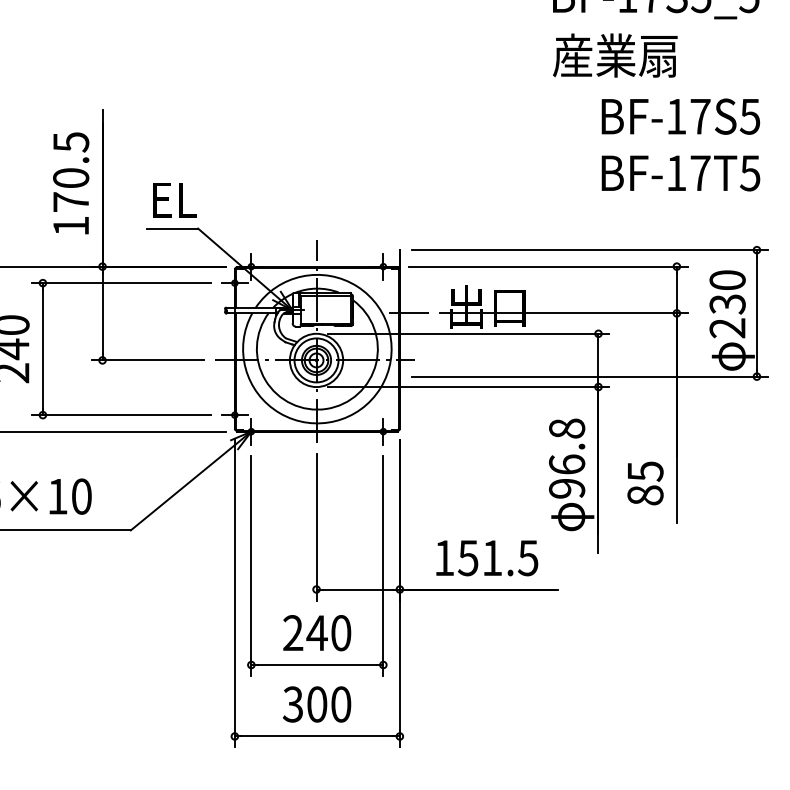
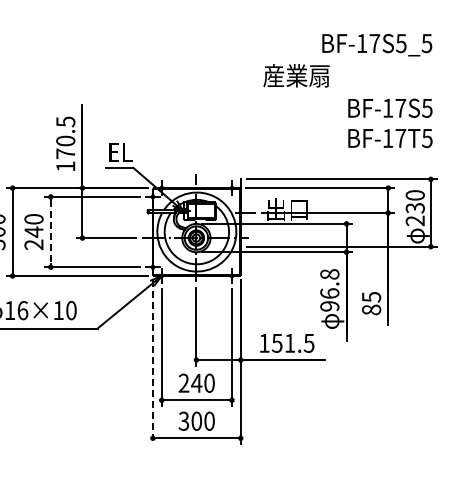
text: (615, 55) -> (296, 75), moved
line: (42, 349) -> (50, 232), solid -> dashed
line: (234, 594) -> (152, 362), solid -> dashed

